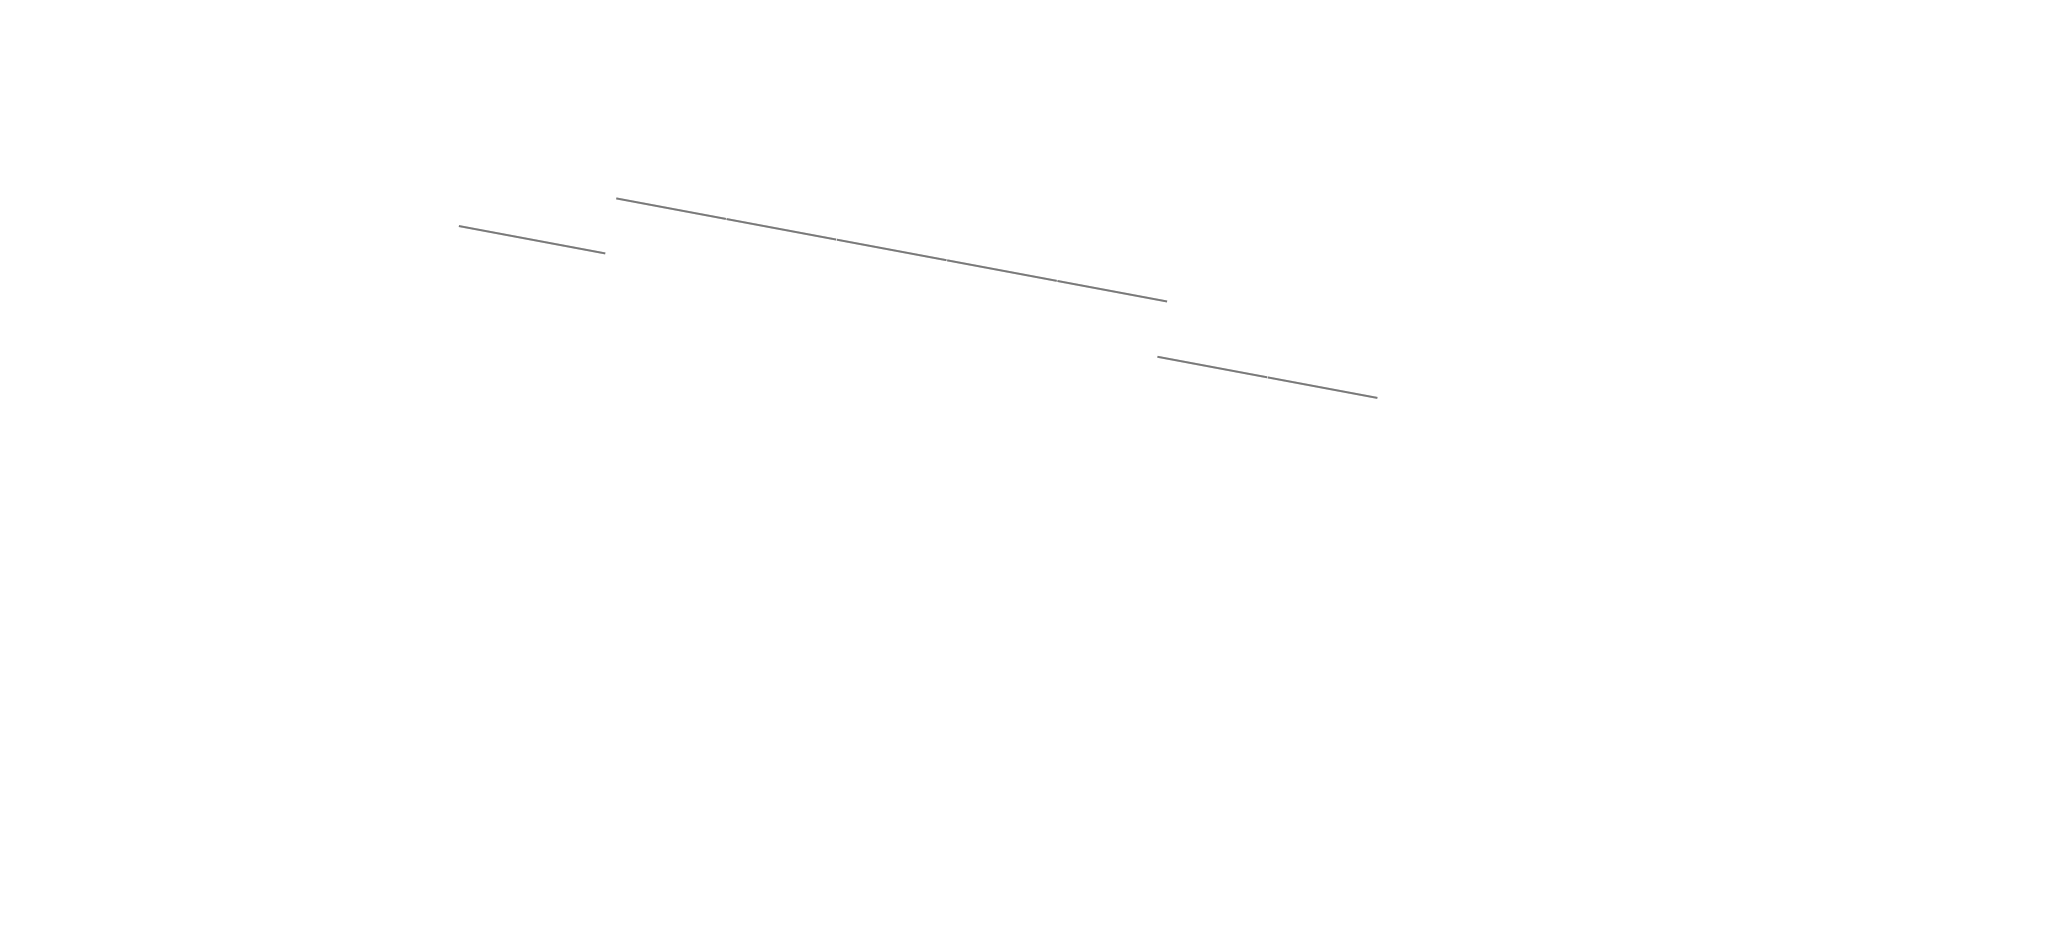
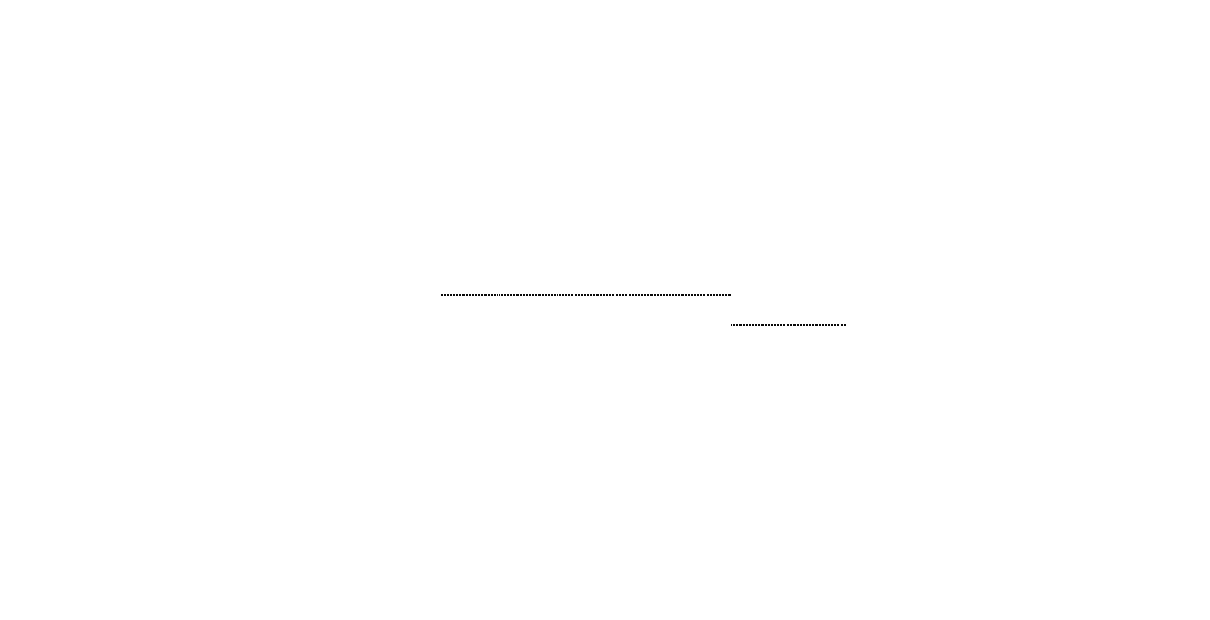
line: (532, 239) -> (401, 324), removed

